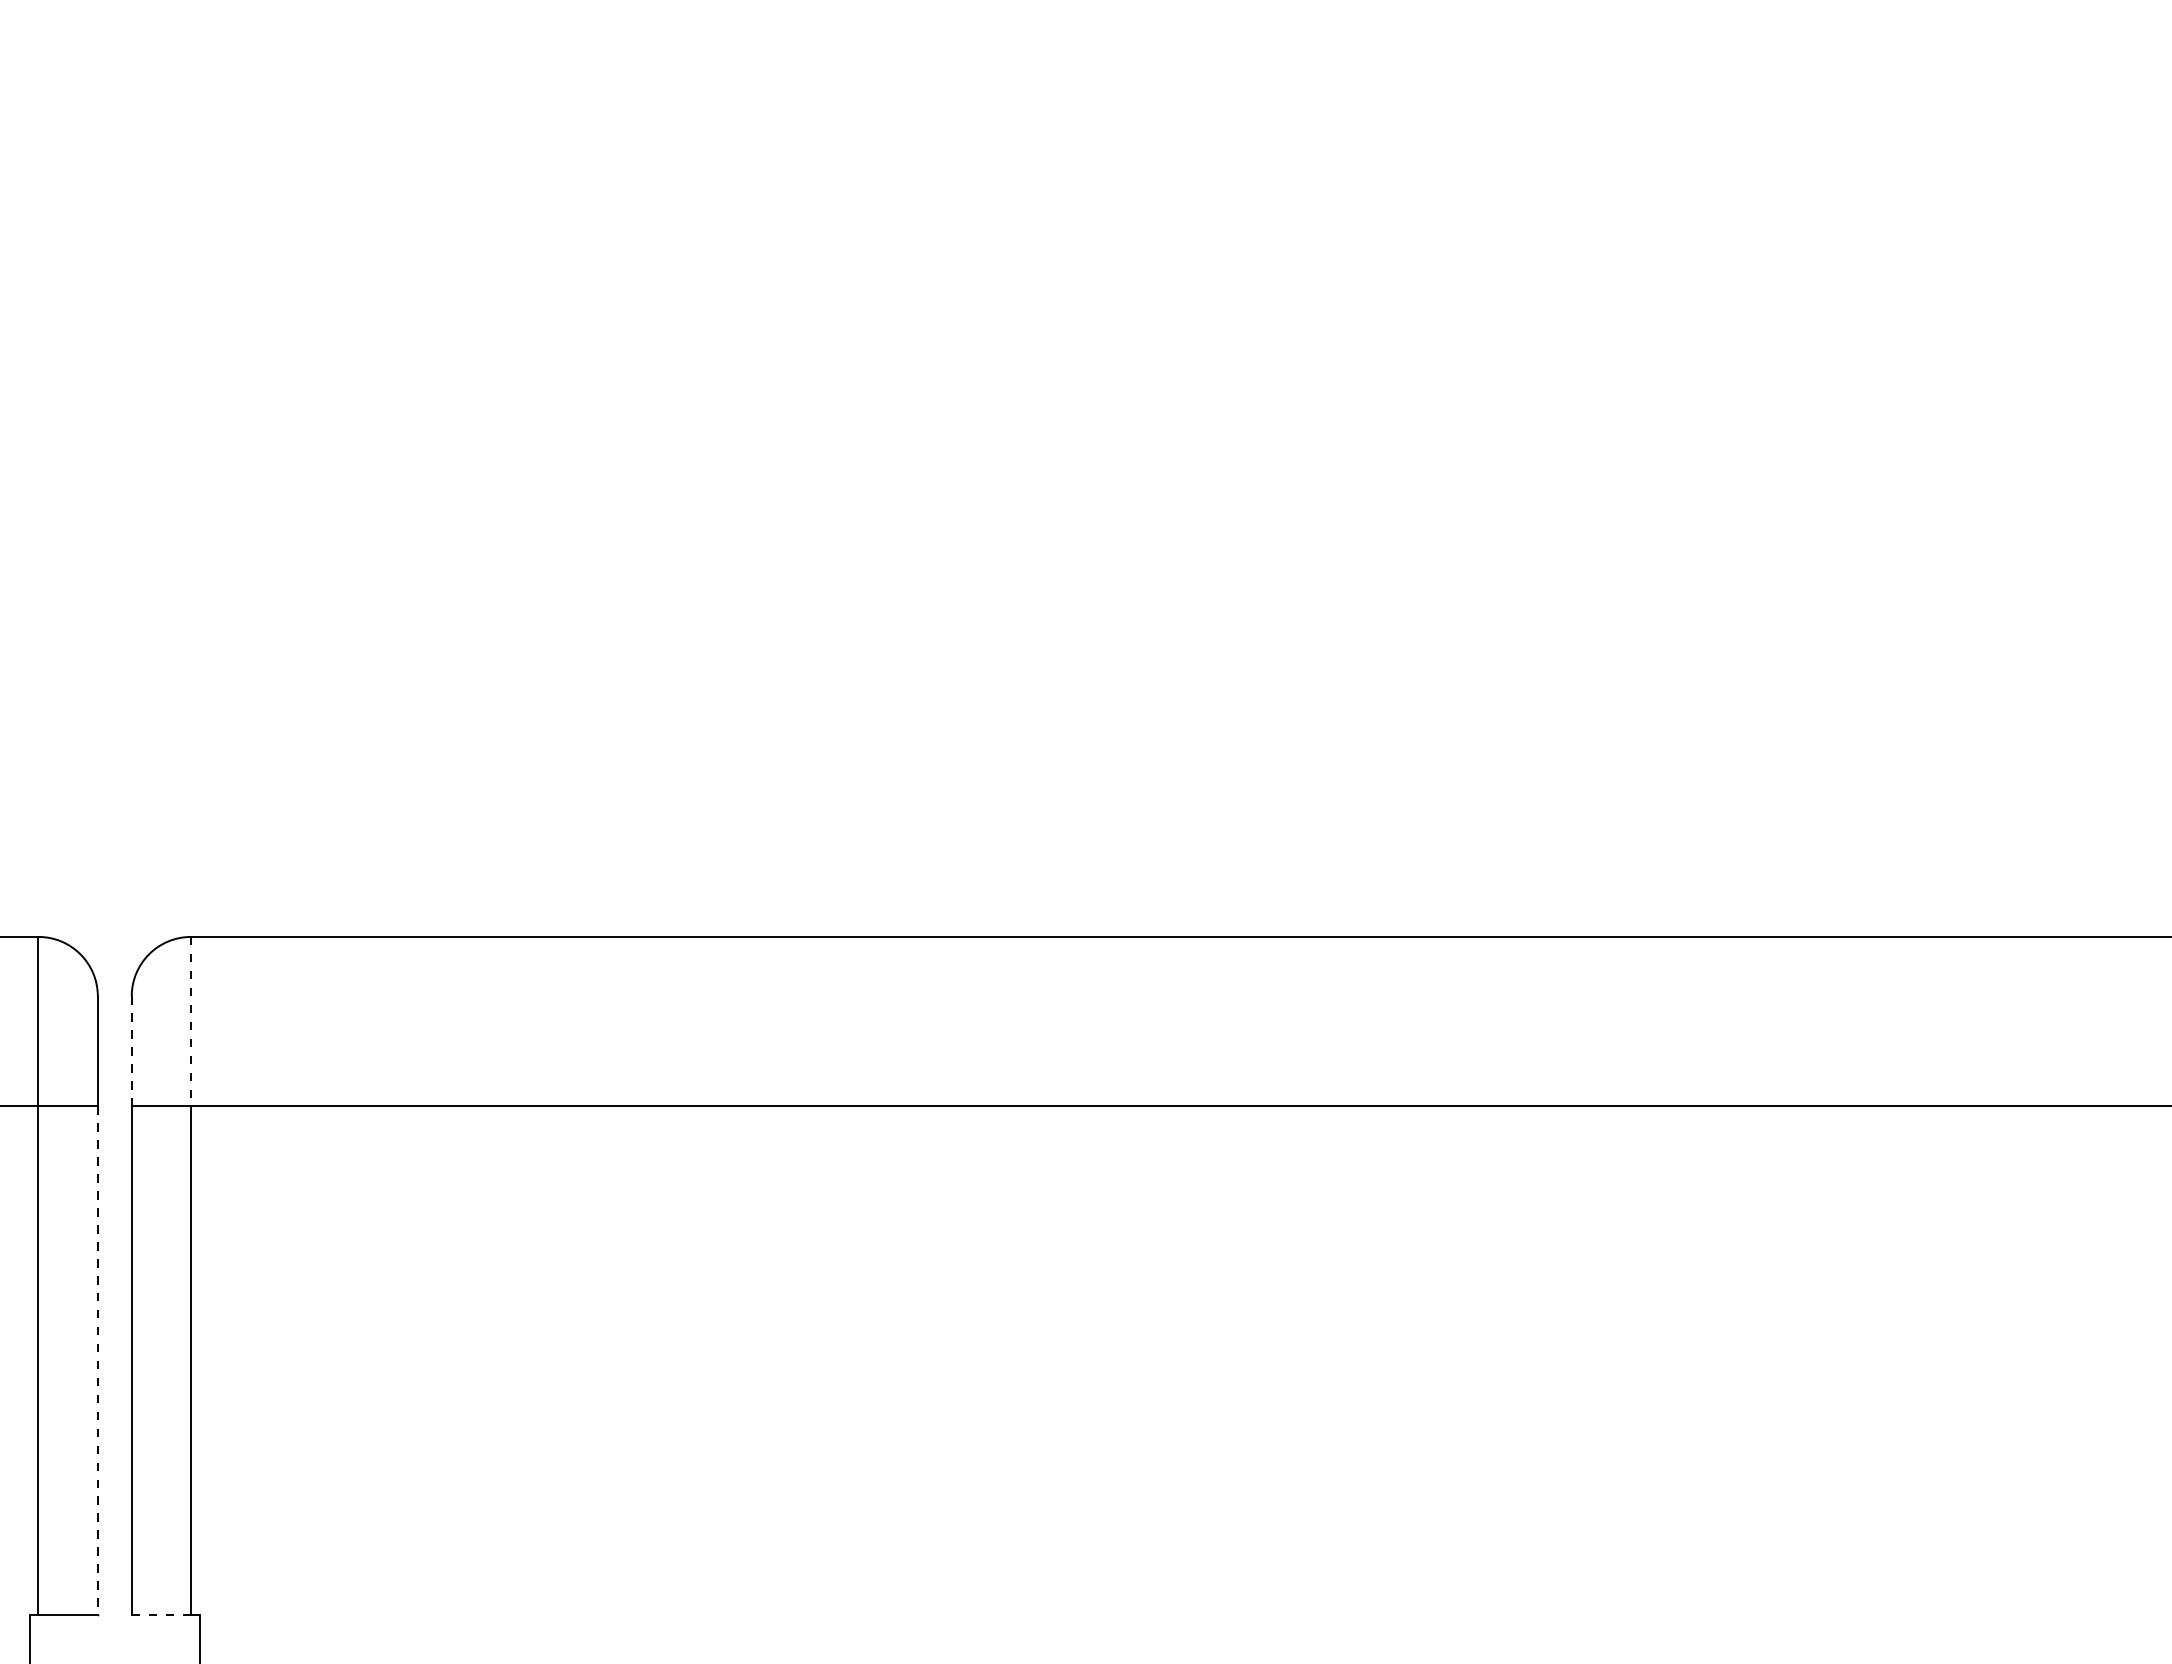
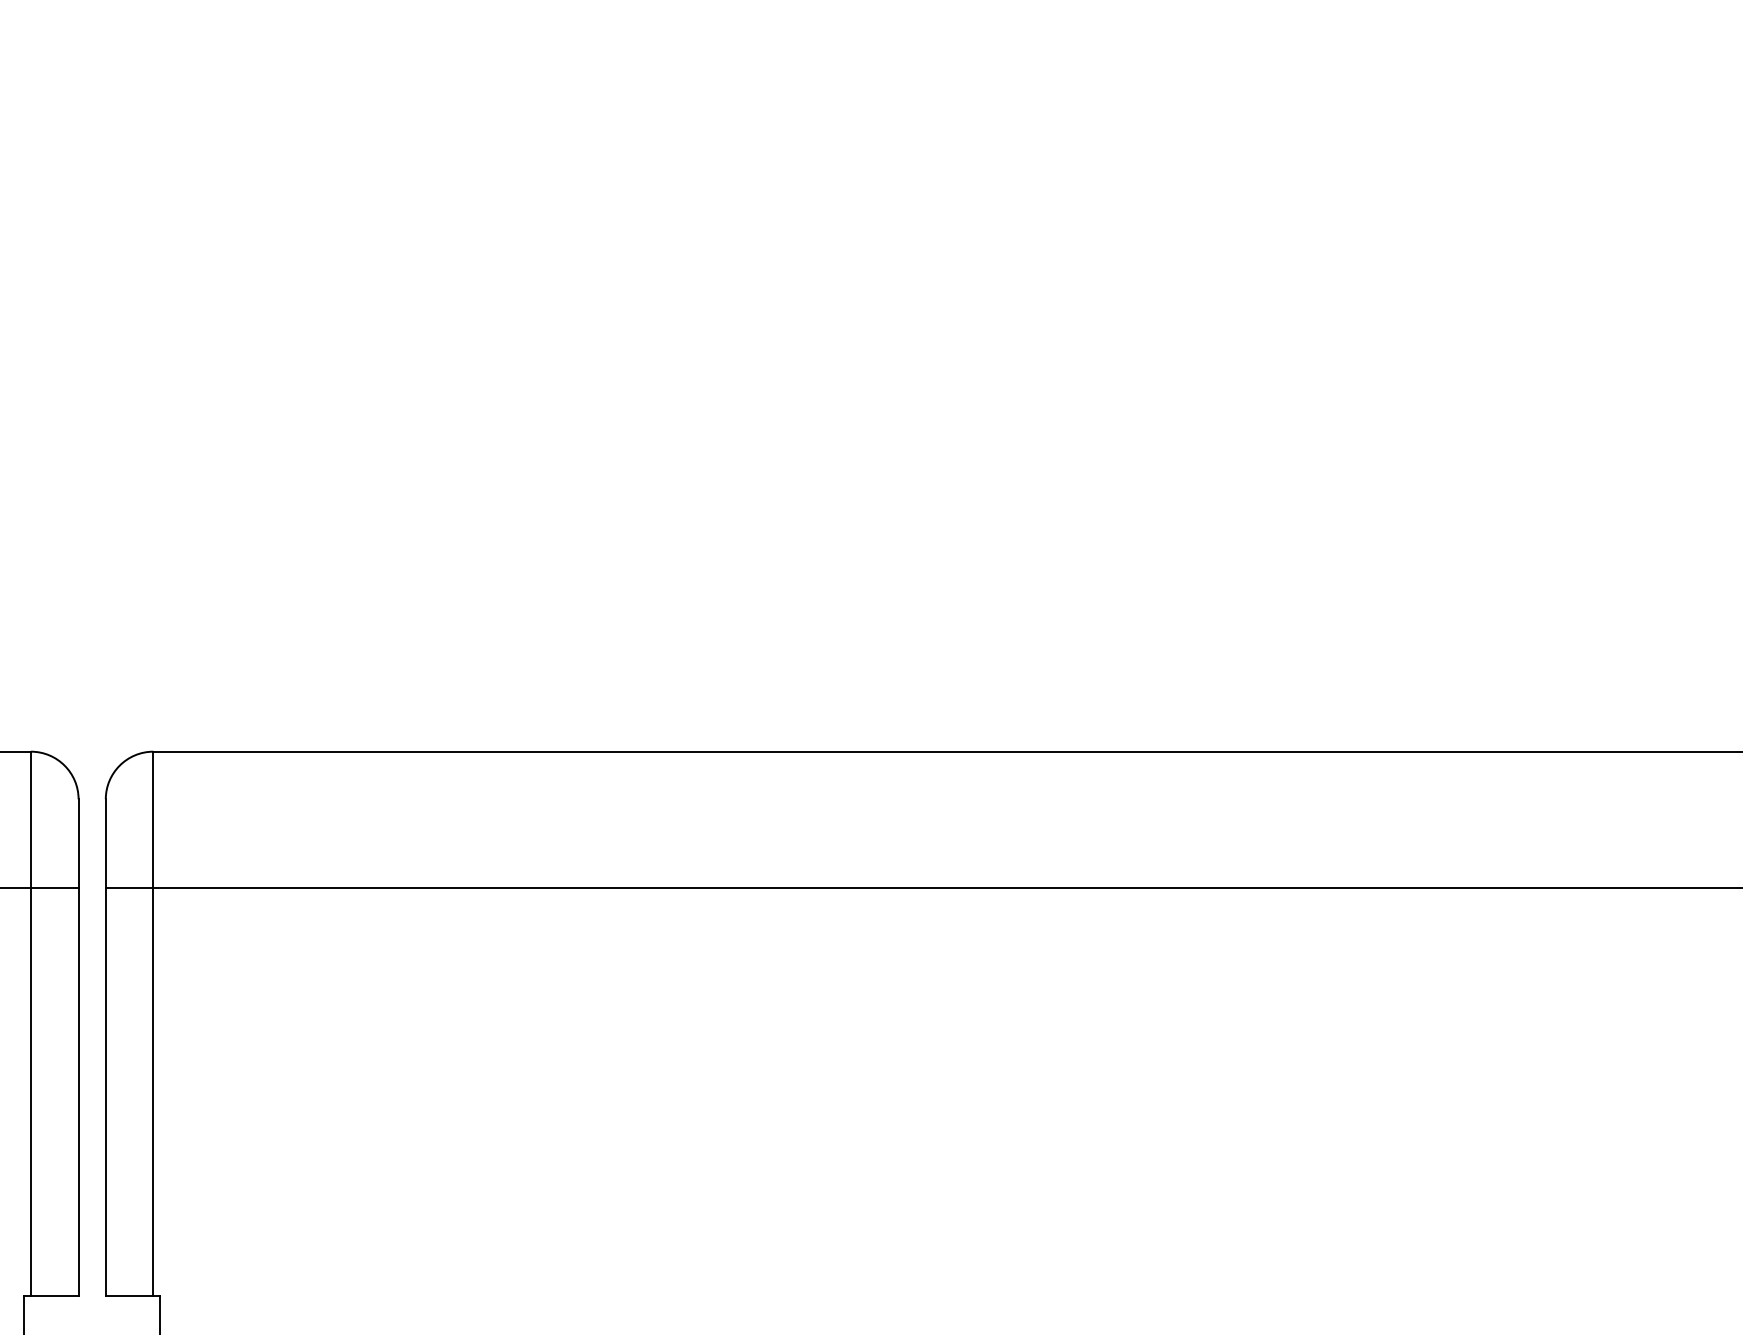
line: (191, 1021) -> (153, 819), dashed -> solid
line: (131, 1051) -> (105, 843), dashed -> solid
line: (97, 1361) -> (78, 1092), dashed -> solid
line: (161, 1615) -> (129, 1296), dashed -> solid

